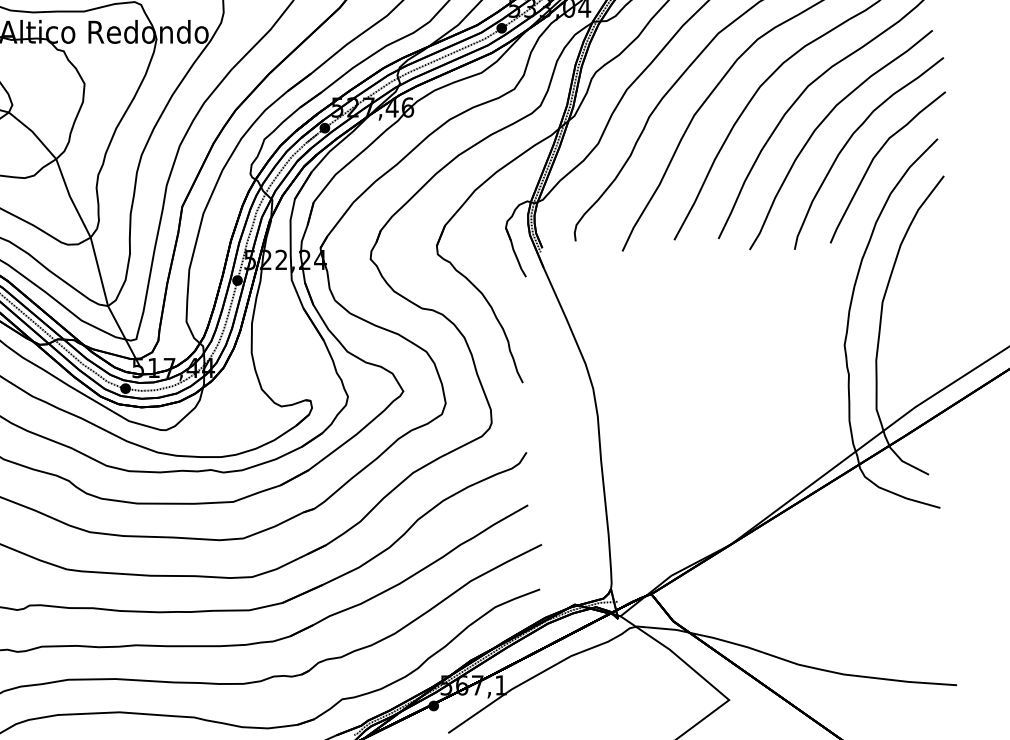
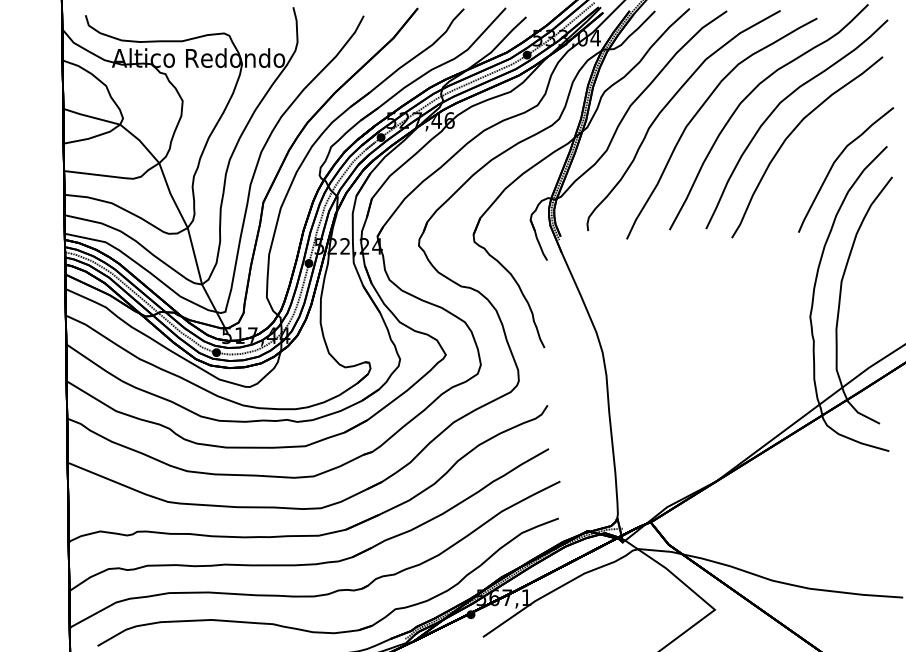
curve: (849, 141) -> (814, 148), removed

